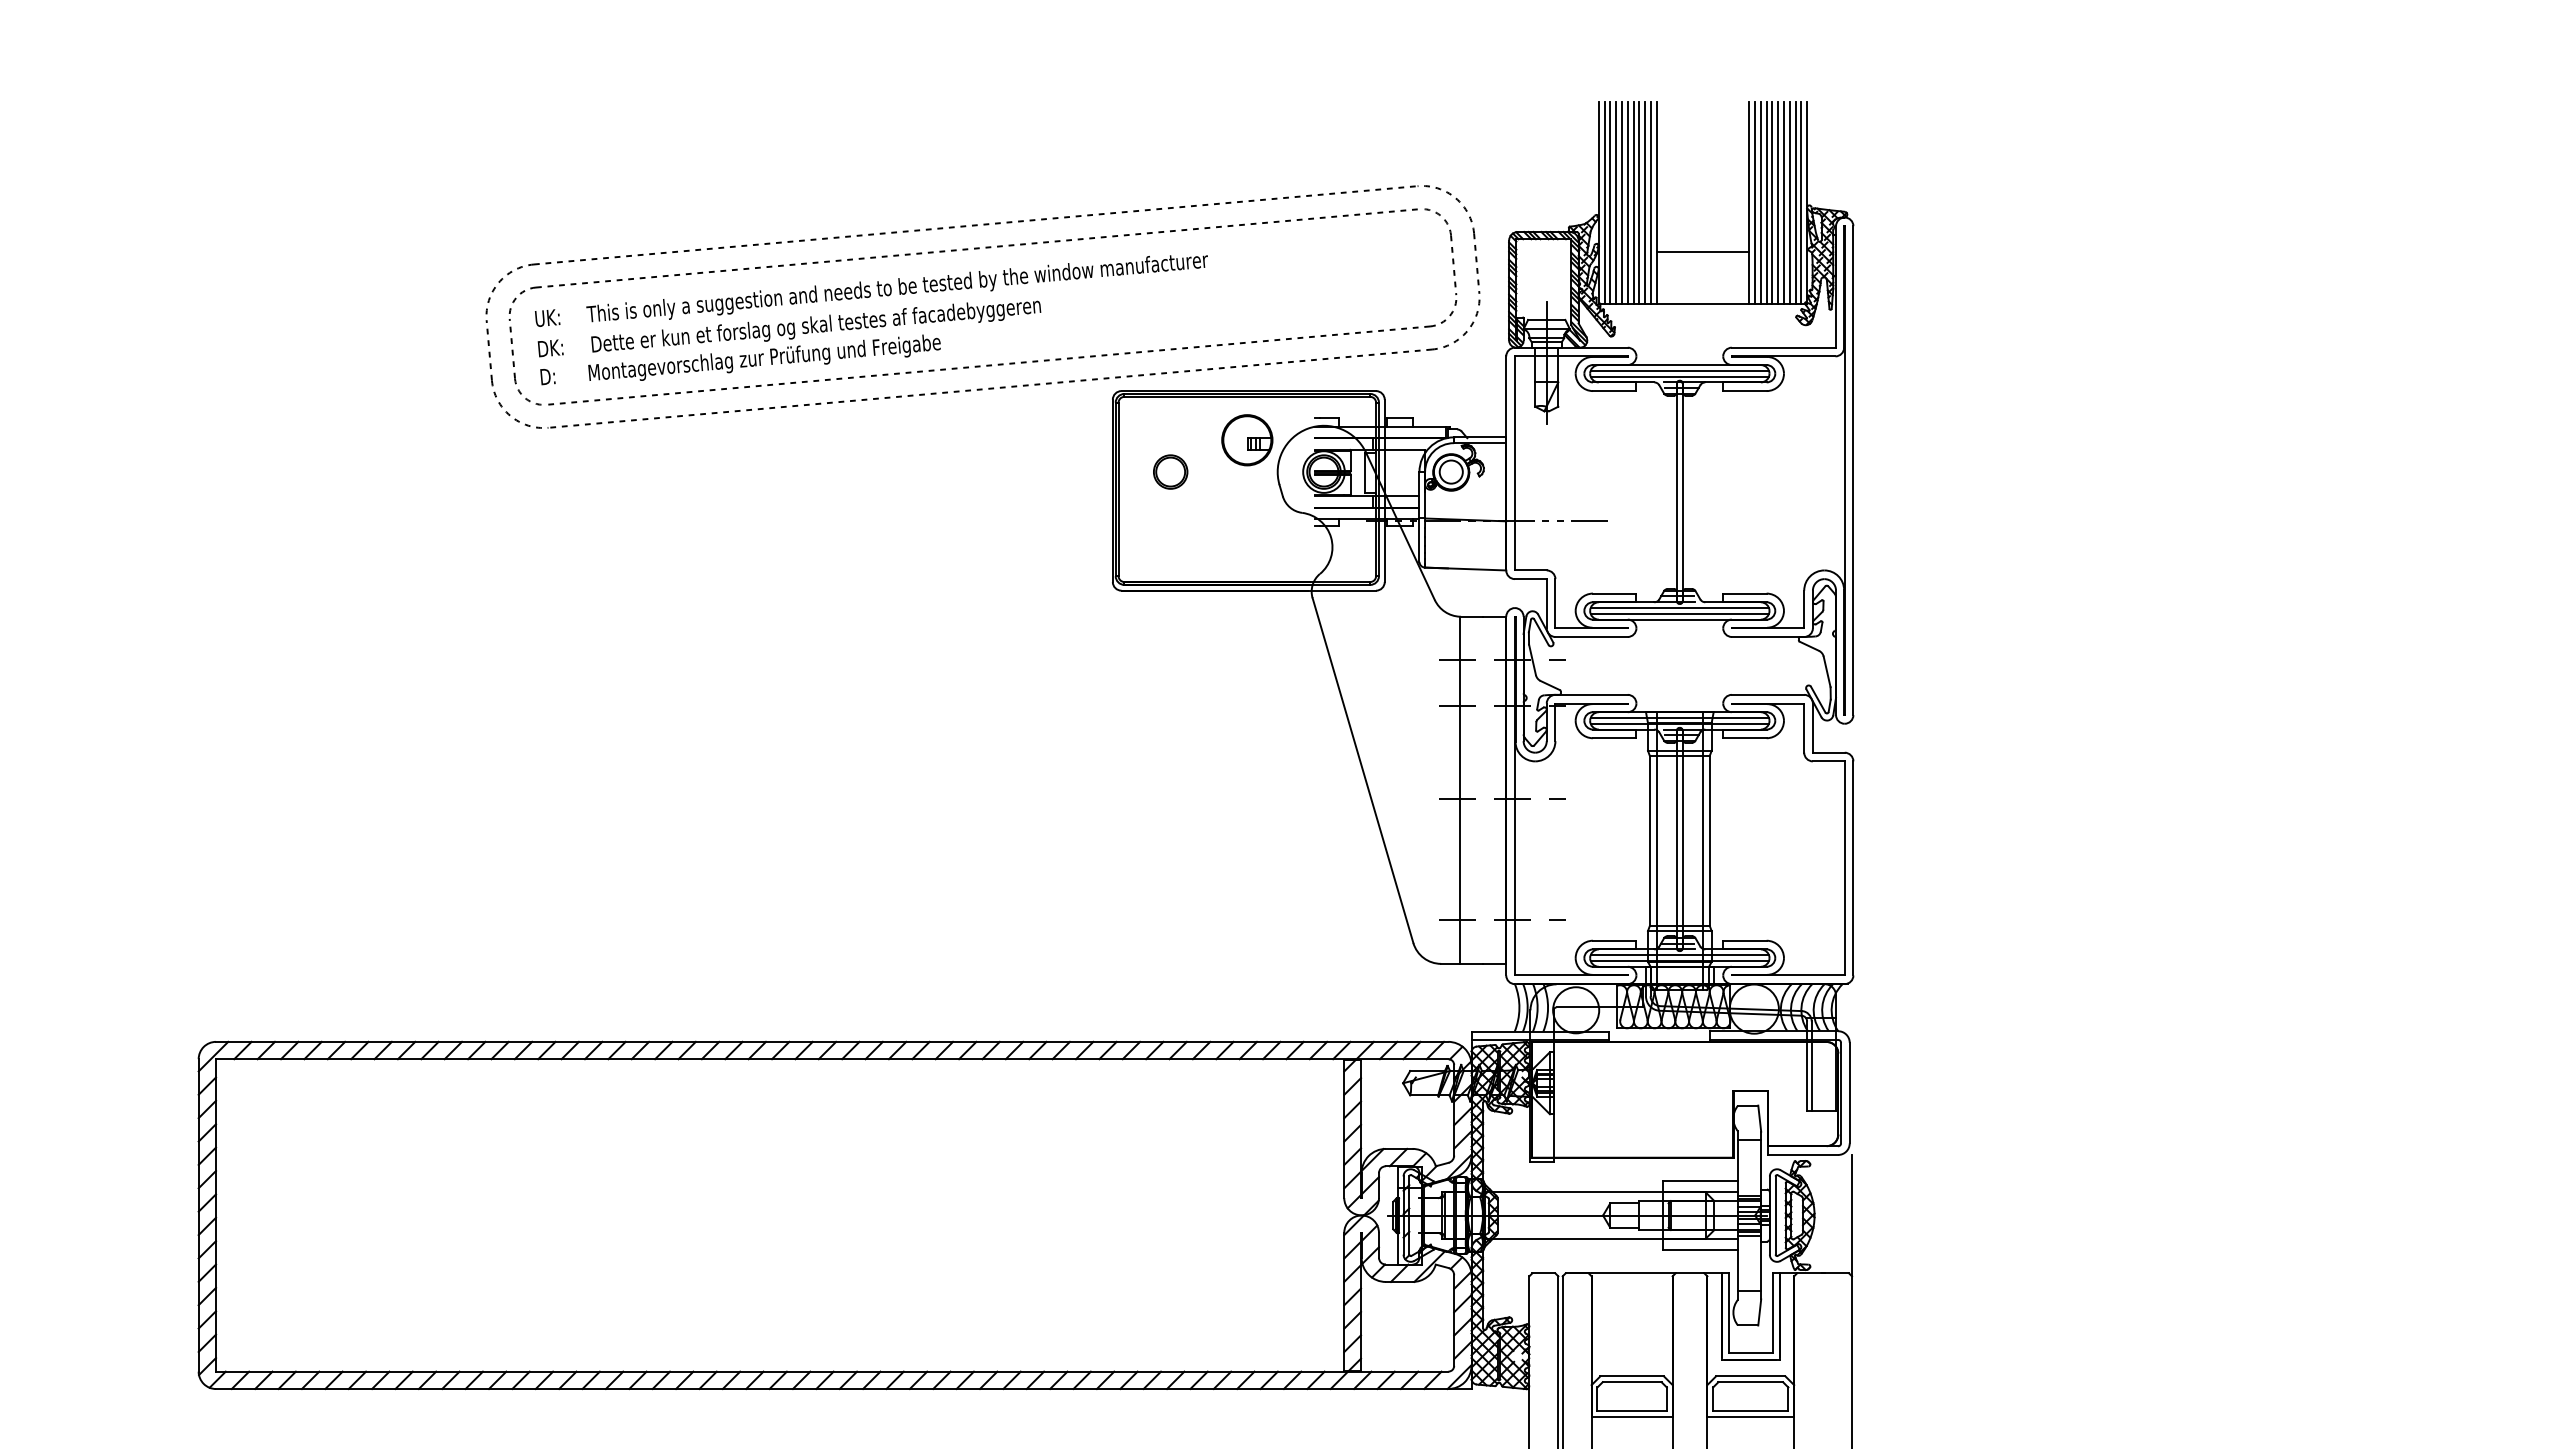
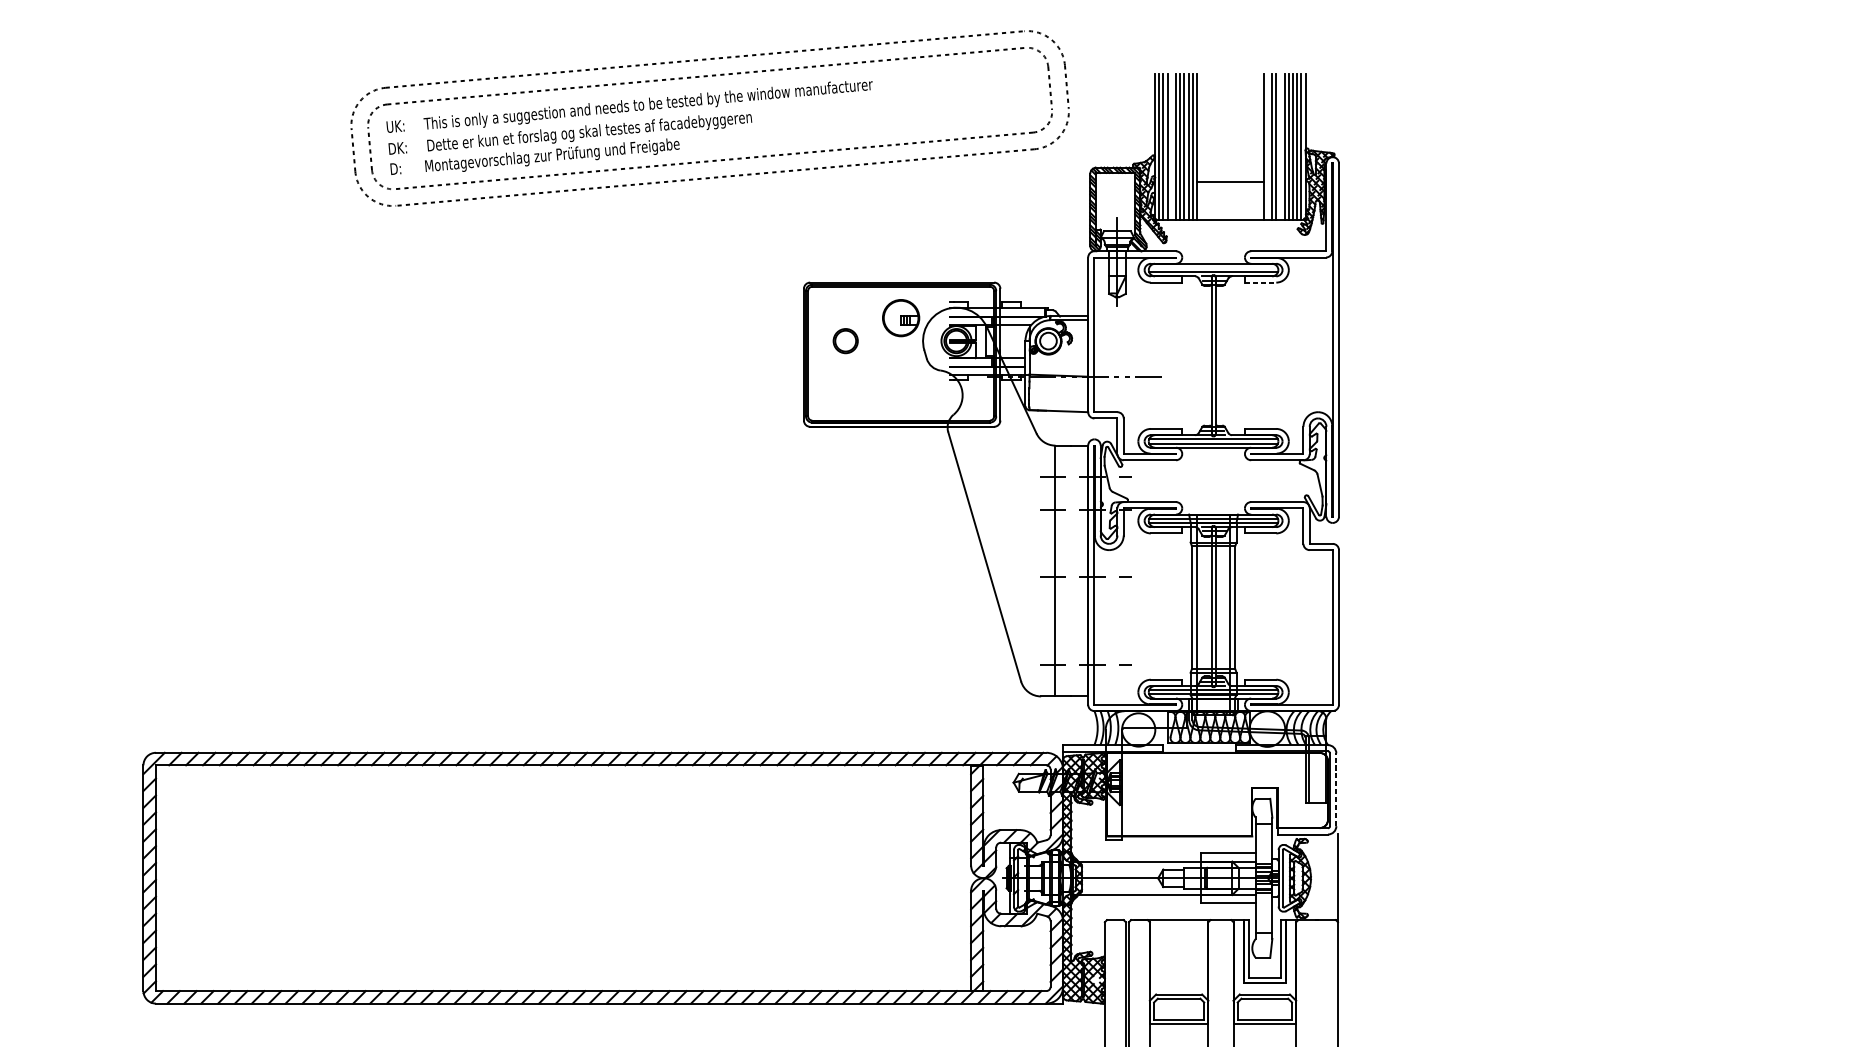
line: (1621, 203) -> (1171, 147), removed
line: (1755, 203) -> (1268, 147), removed
line: (1772, 203) -> (1280, 147), removed
part: (982, 306) -> (709, 118), moved
line: (1679, 370) -> (1213, 267), removed
line: (1744, 391) -> (1260, 282), solid -> dashed
line: (1849, 1092) -> (1336, 789), solid -> dashed

